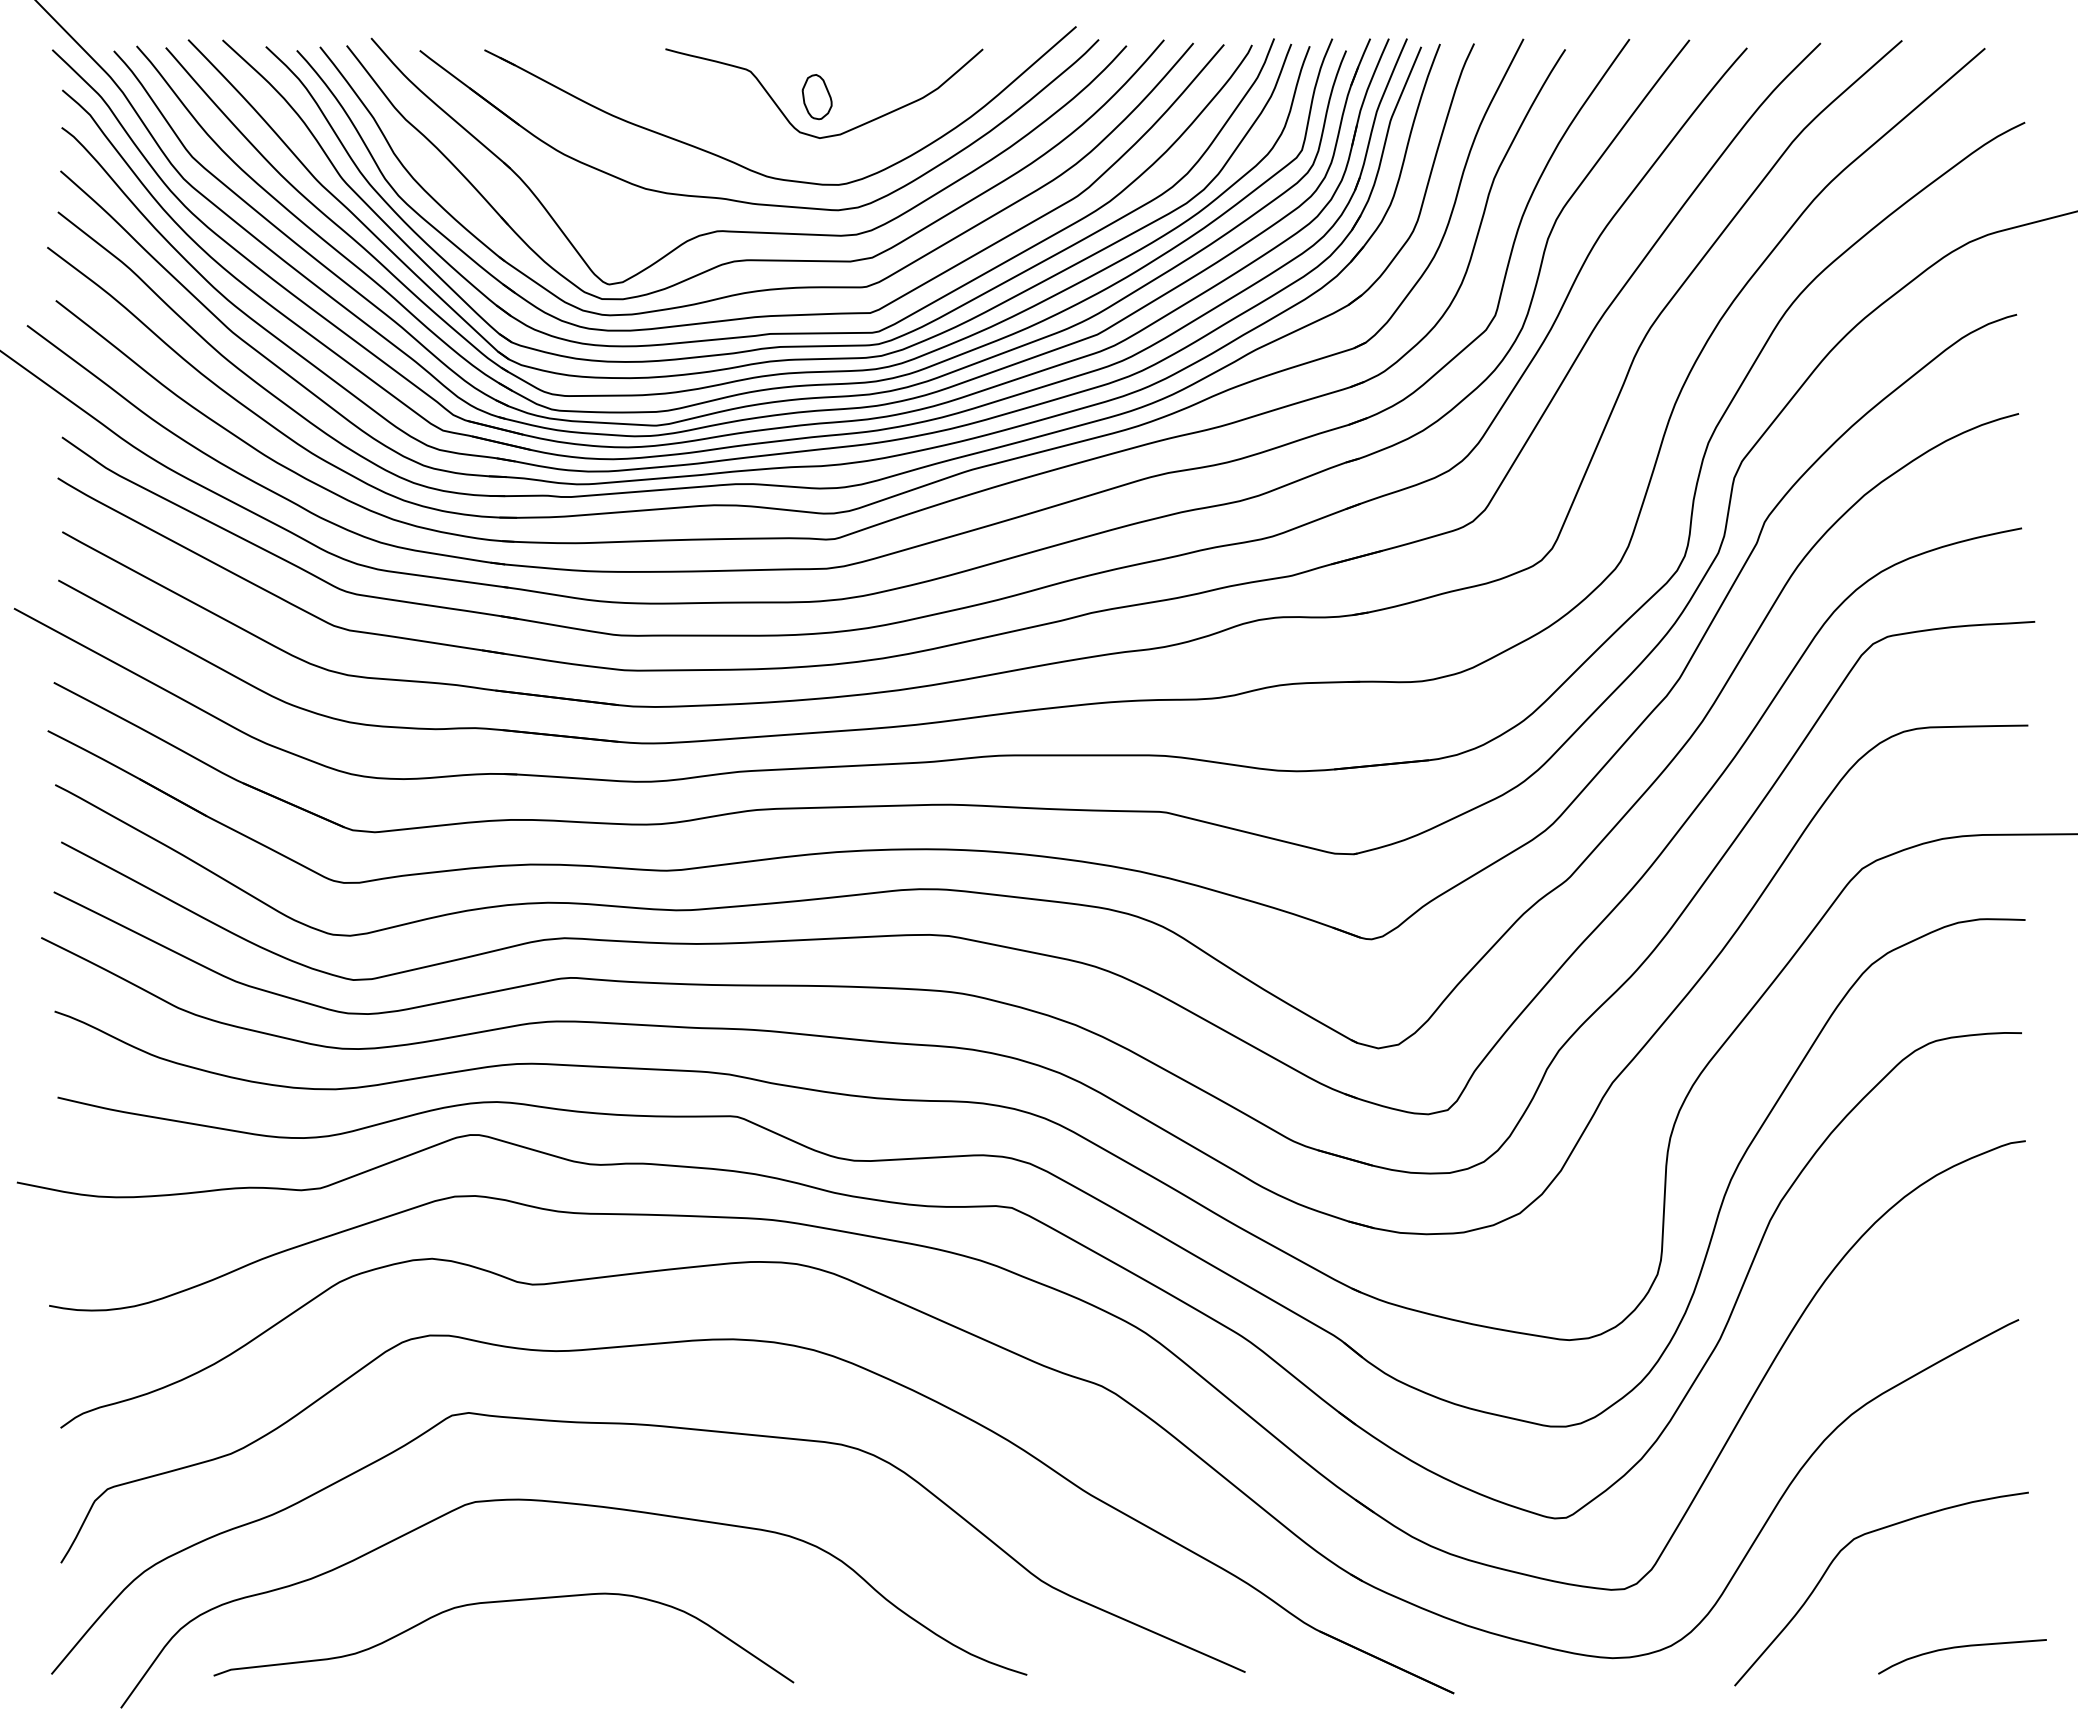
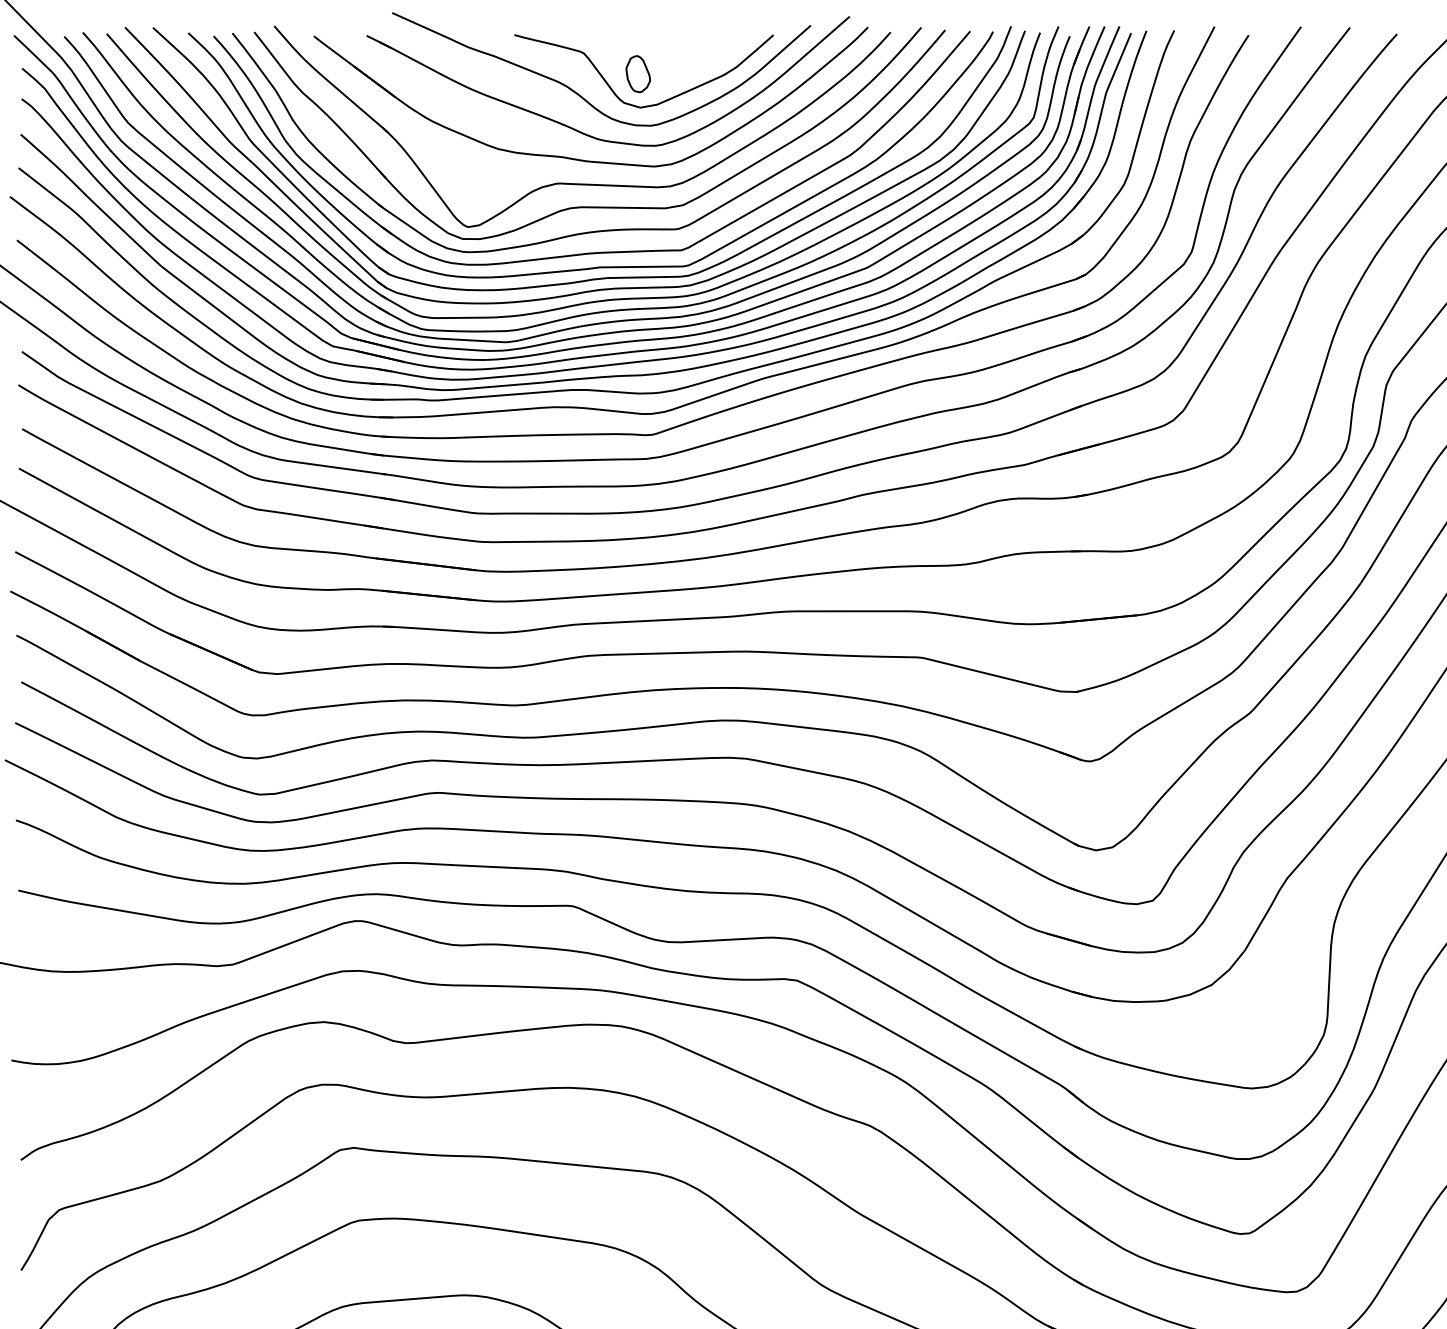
curve: (747, 123) -> (581, 95), added

